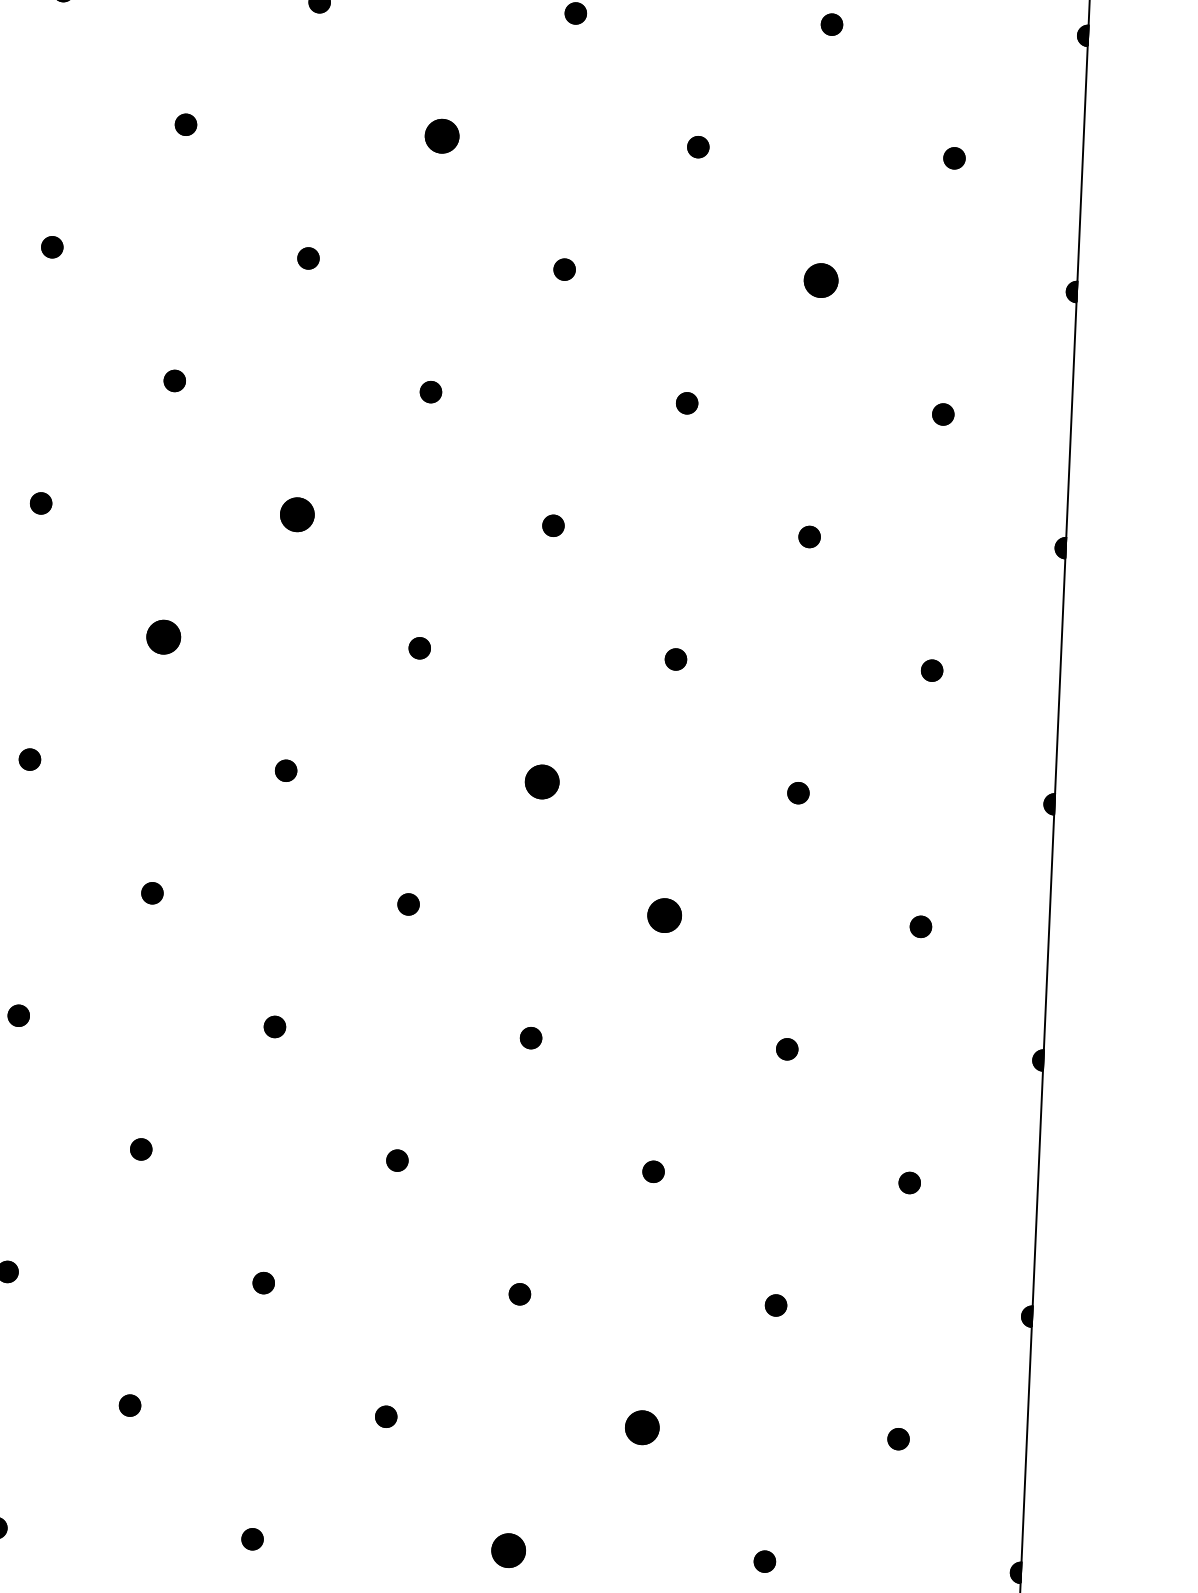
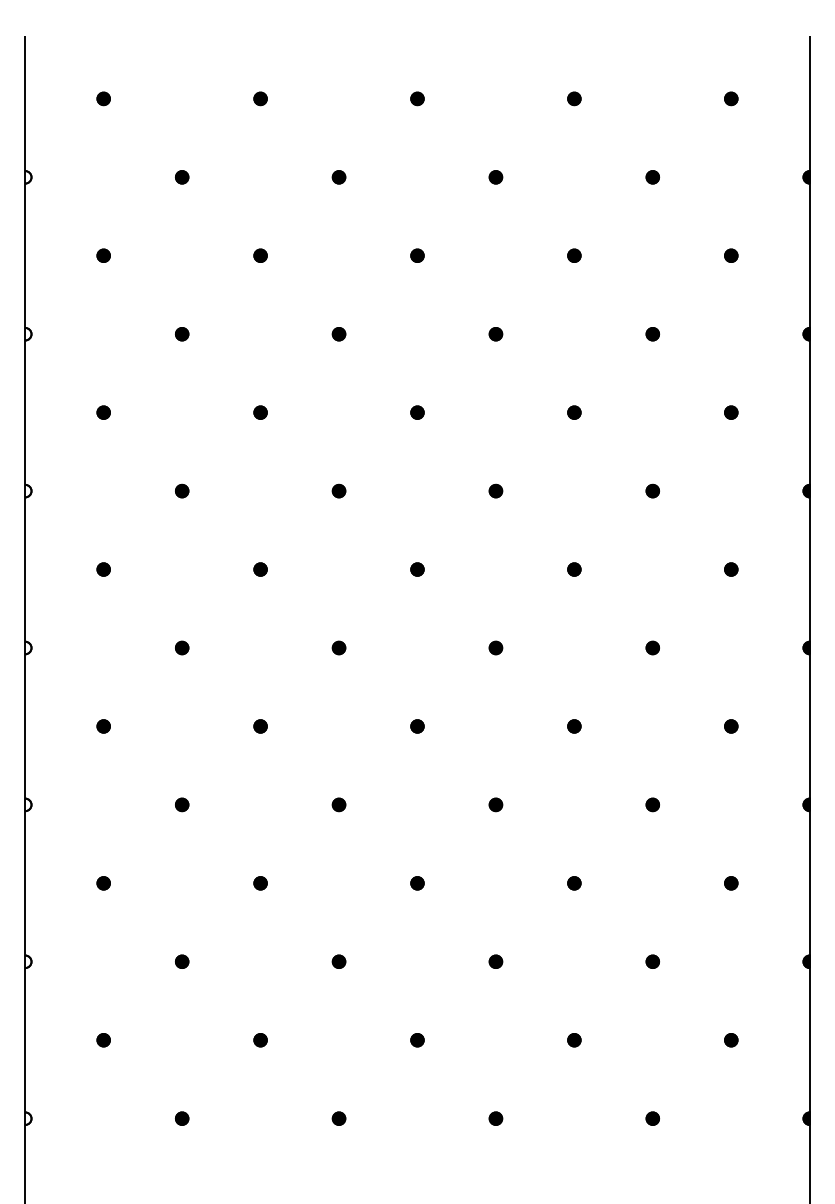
part: (442, 135) -> (417, 255), size x0.62
part: (820, 281) -> (652, 334), size x0.62
part: (296, 513) -> (338, 490), size x0.62
part: (163, 637) -> (260, 569), size x0.62
part: (541, 781) -> (495, 647), size x0.62
part: (664, 915) -> (574, 726), size x0.62
part: (642, 1428) -> (574, 1040), size x0.62
part: (508, 1550) -> (495, 1118), size x0.62

